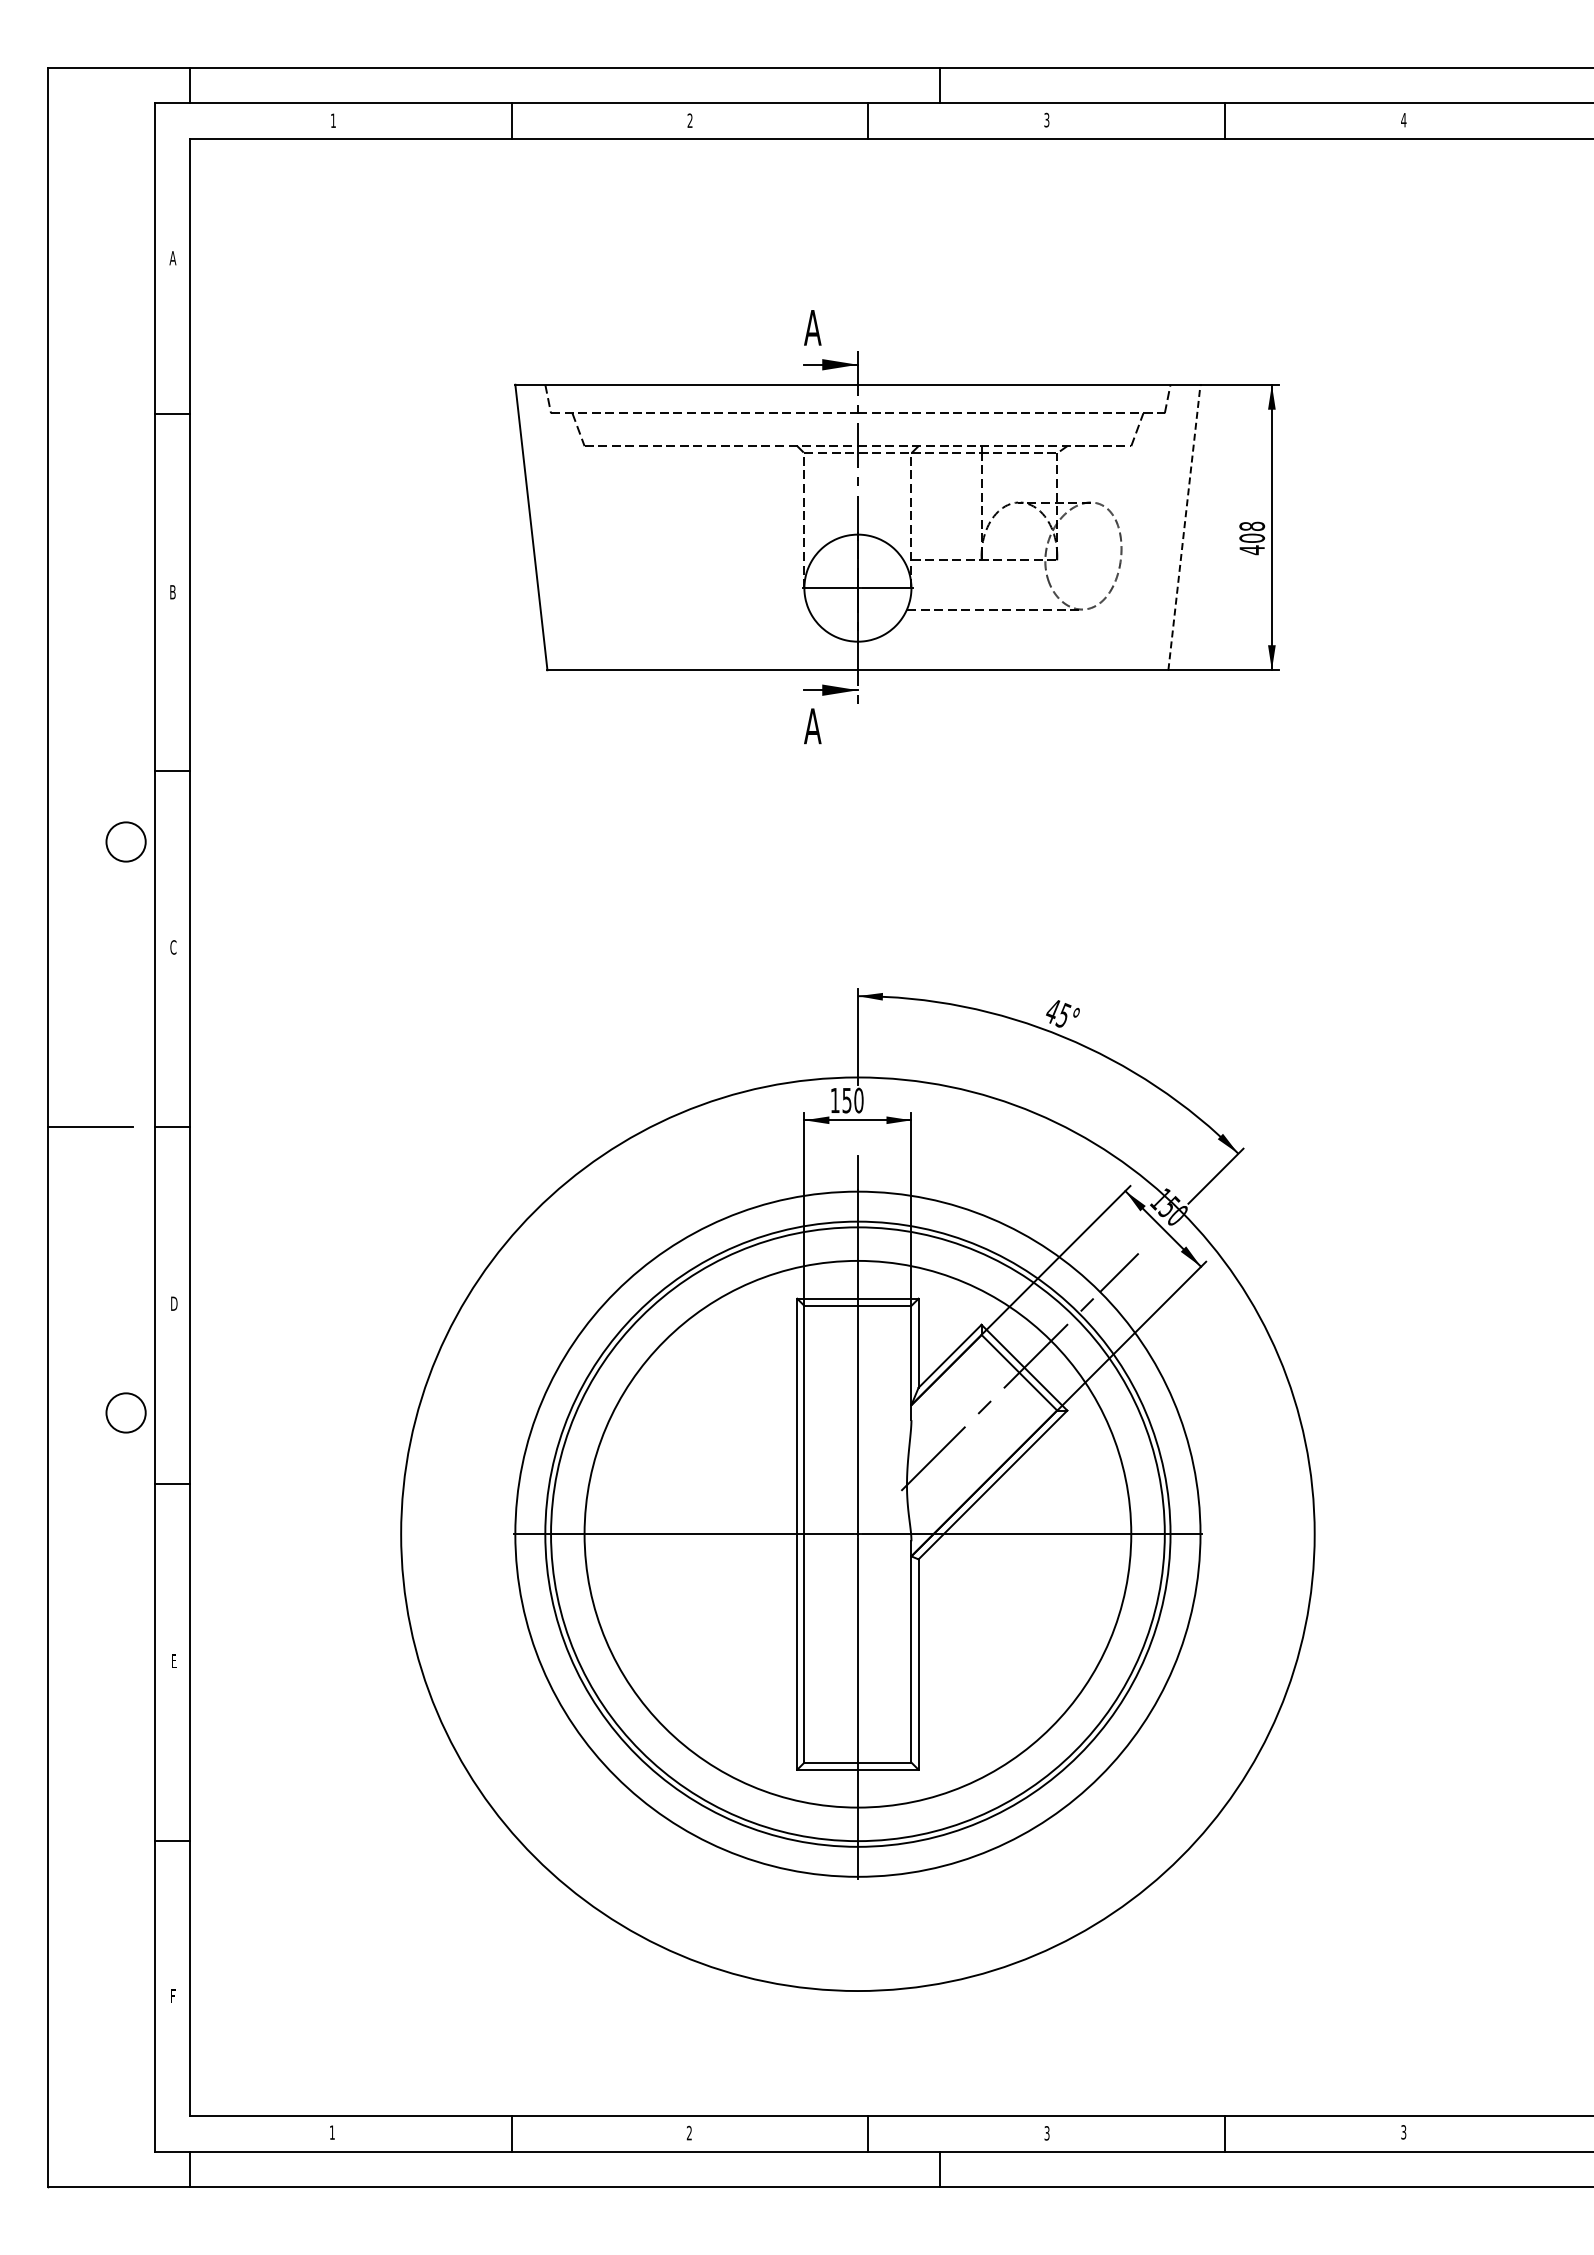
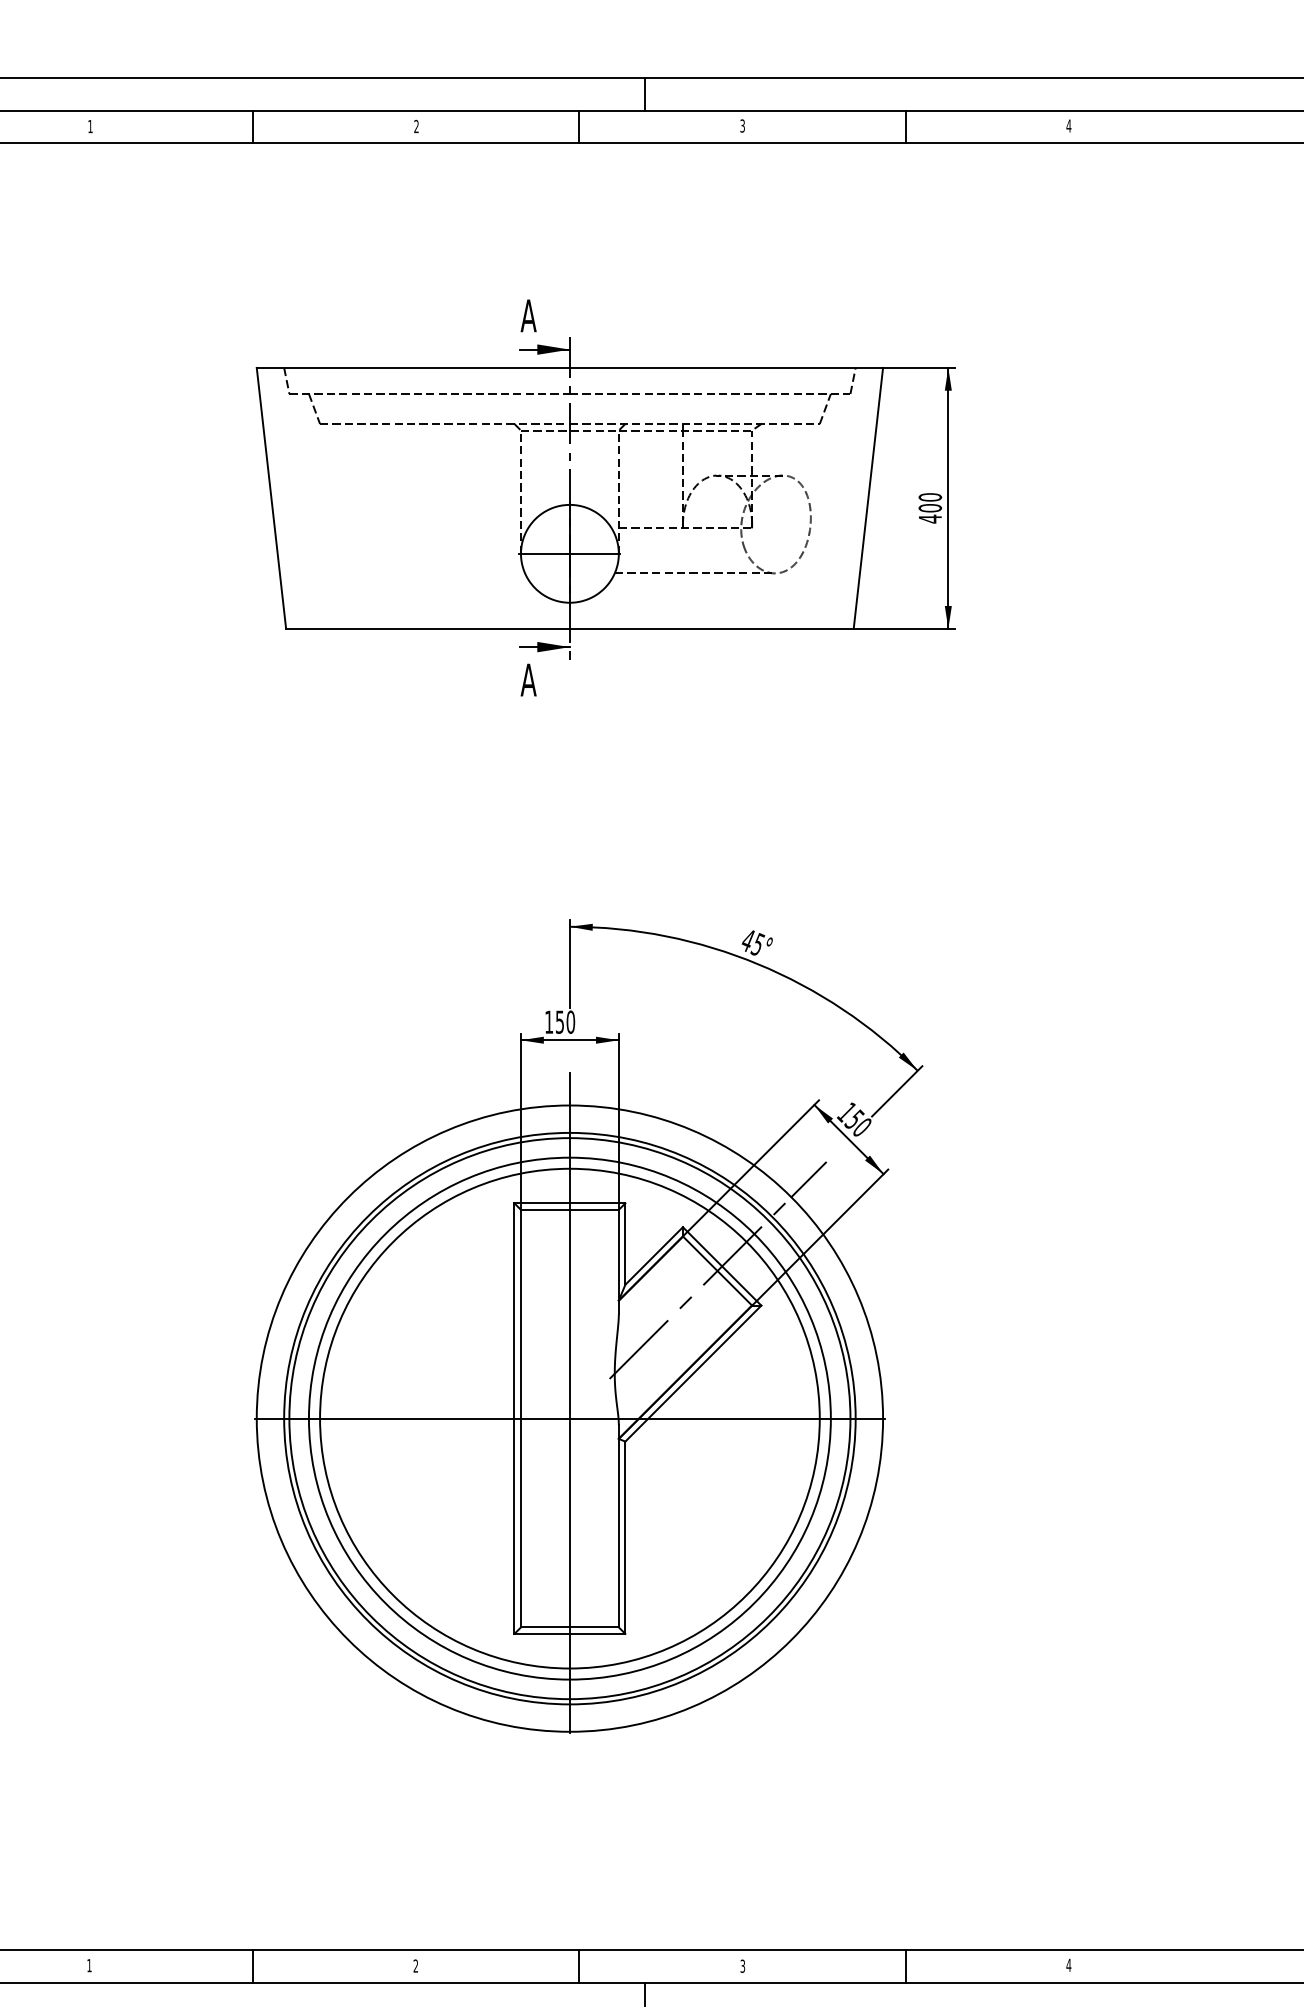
text: (1251, 526) -> (929, 497), 408 -> 400
line: (1184, 527) -> (868, 498), dashed -> solid
circle: (857, 1533) -> (569, 1417), size x0.62
text: (1403, 2132) -> (1068, 1965), 3 -> 4

